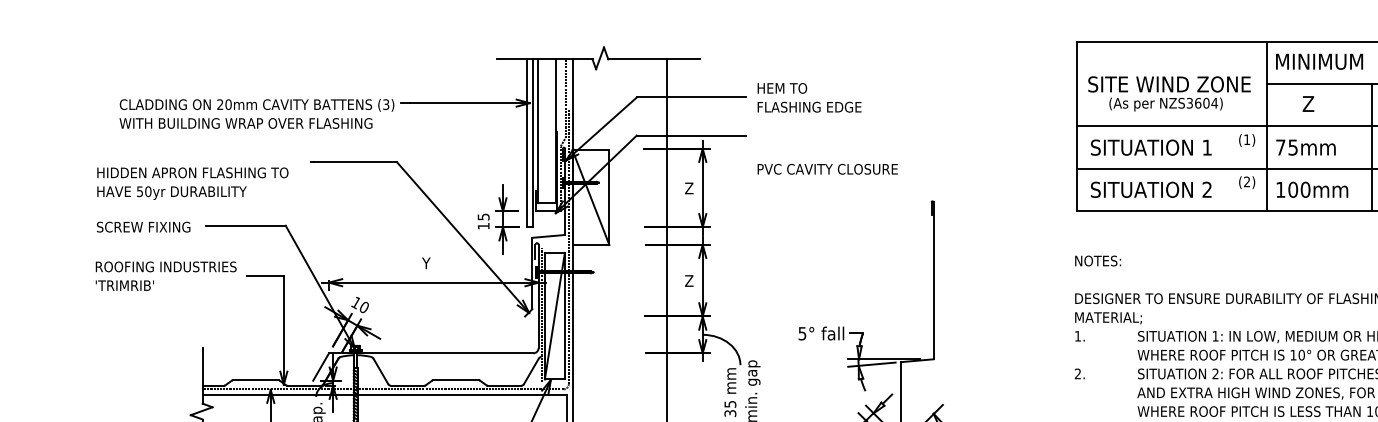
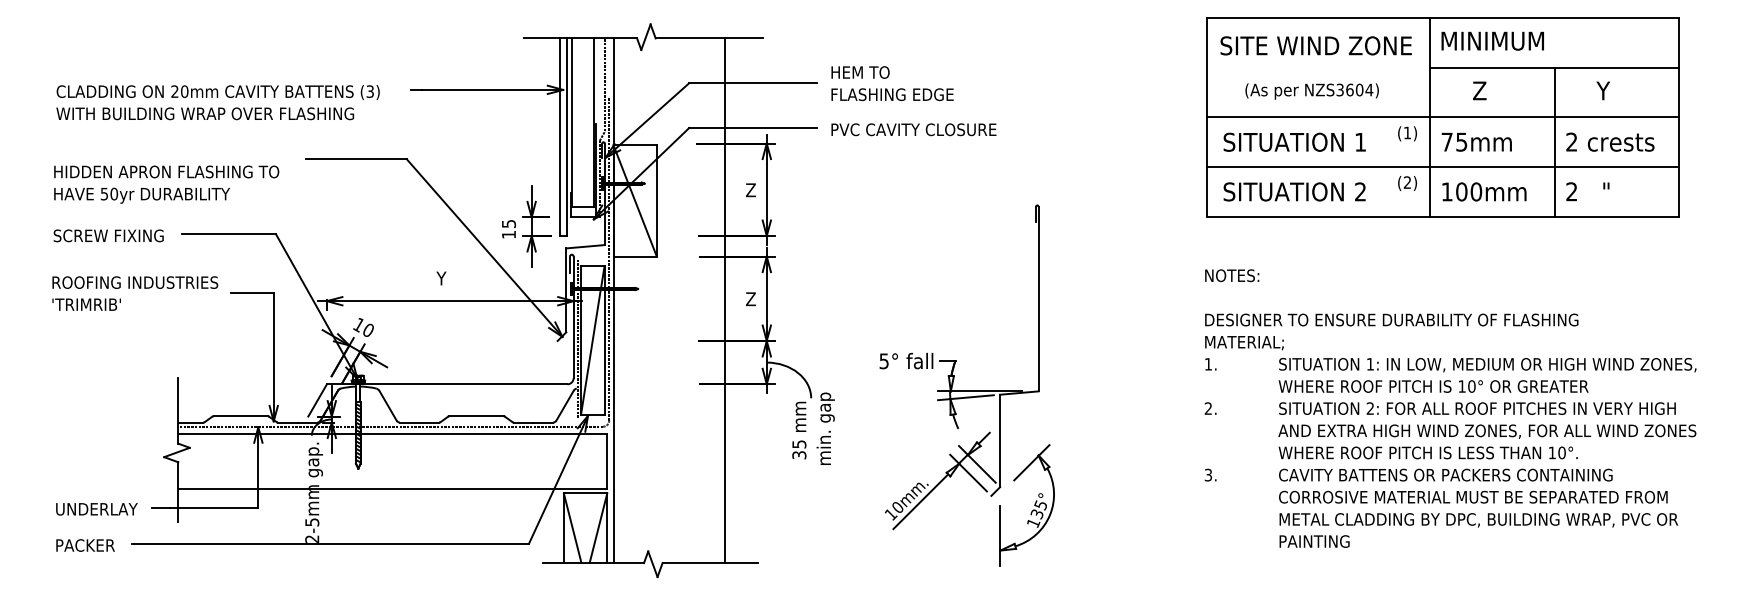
text: (1168, 84) -> (1315, 45), moved
text: (256, 113) -> (217, 102), moved
text: (827, 169) -> (913, 129), moved

